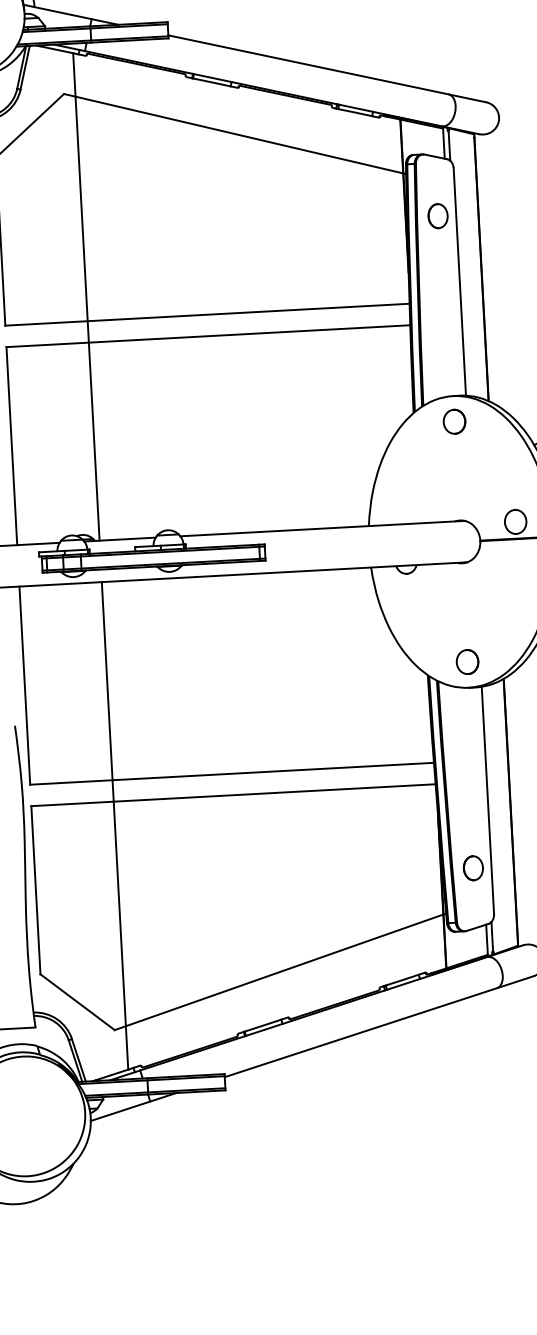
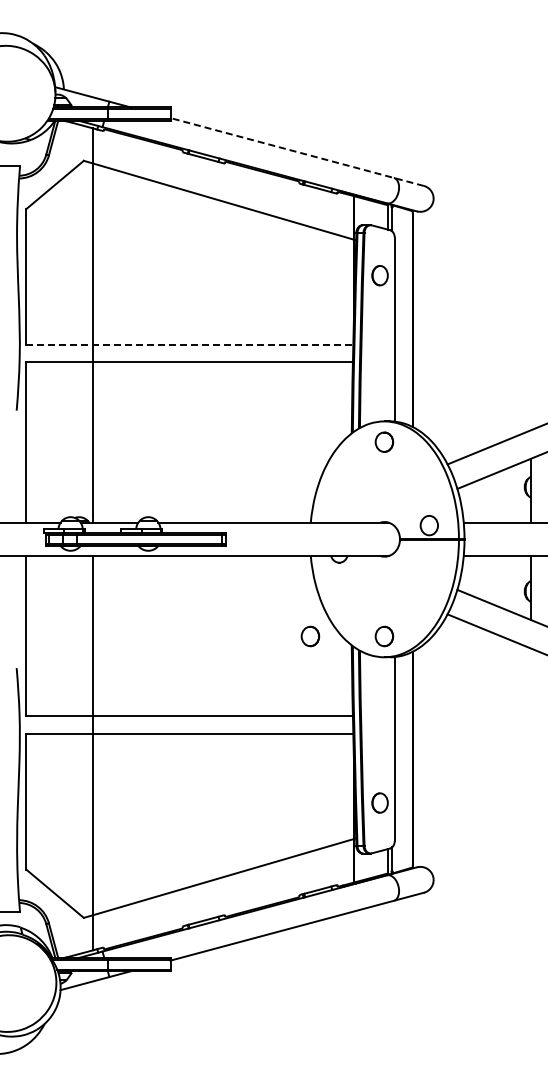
line: (326, 68) -> (296, 151), solid -> dashed
line: (208, 315) -> (190, 345), solid -> dashed
part: (376, 666) -> (310, 636), added

